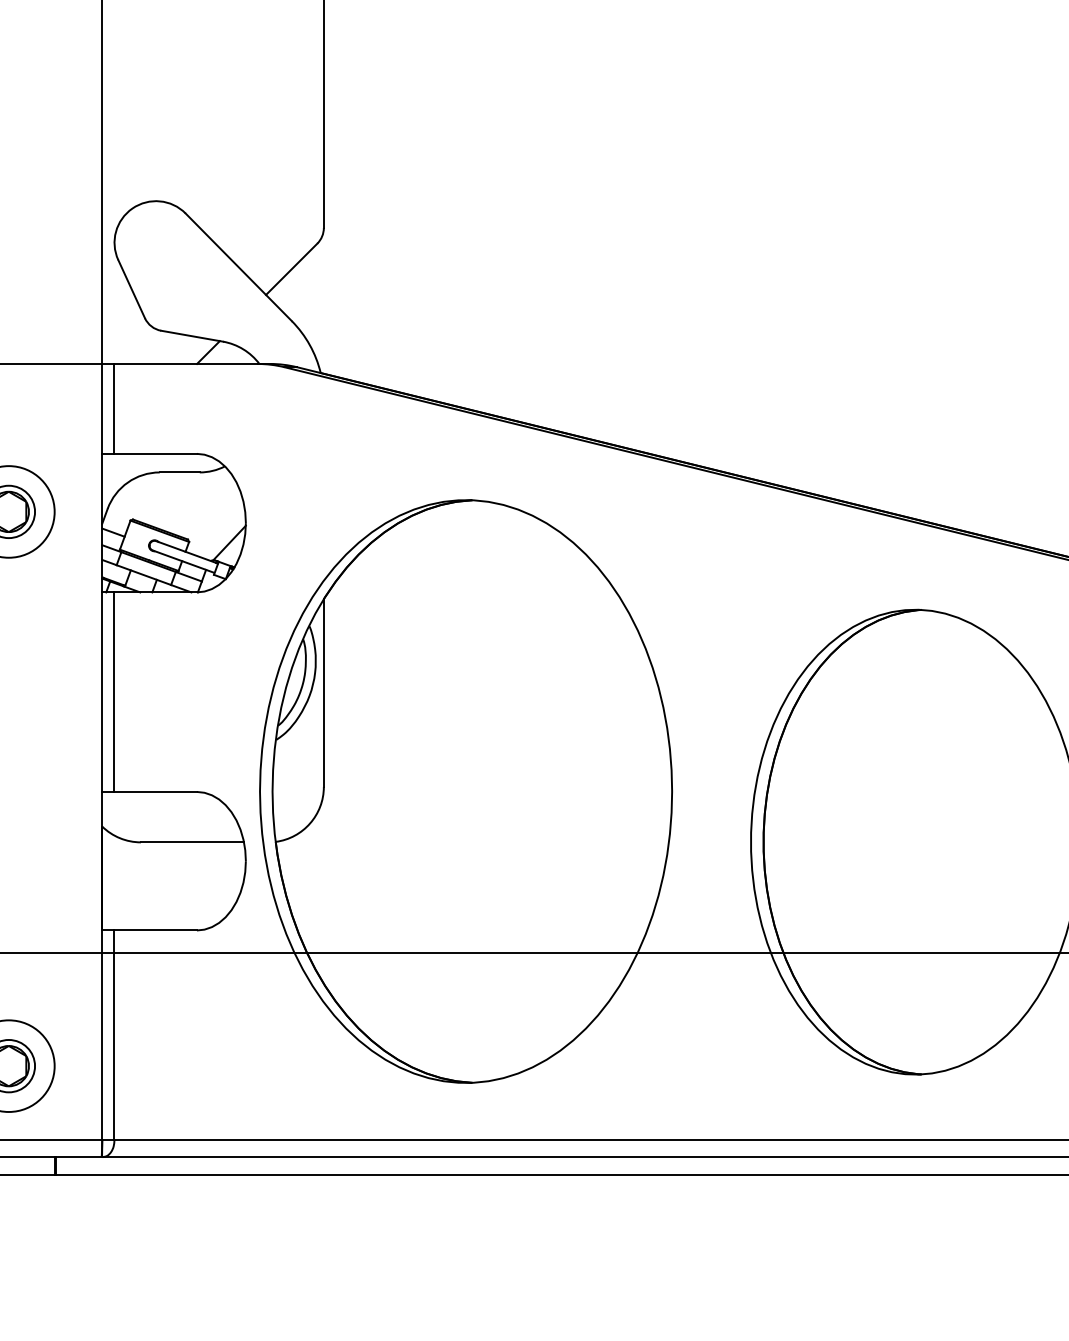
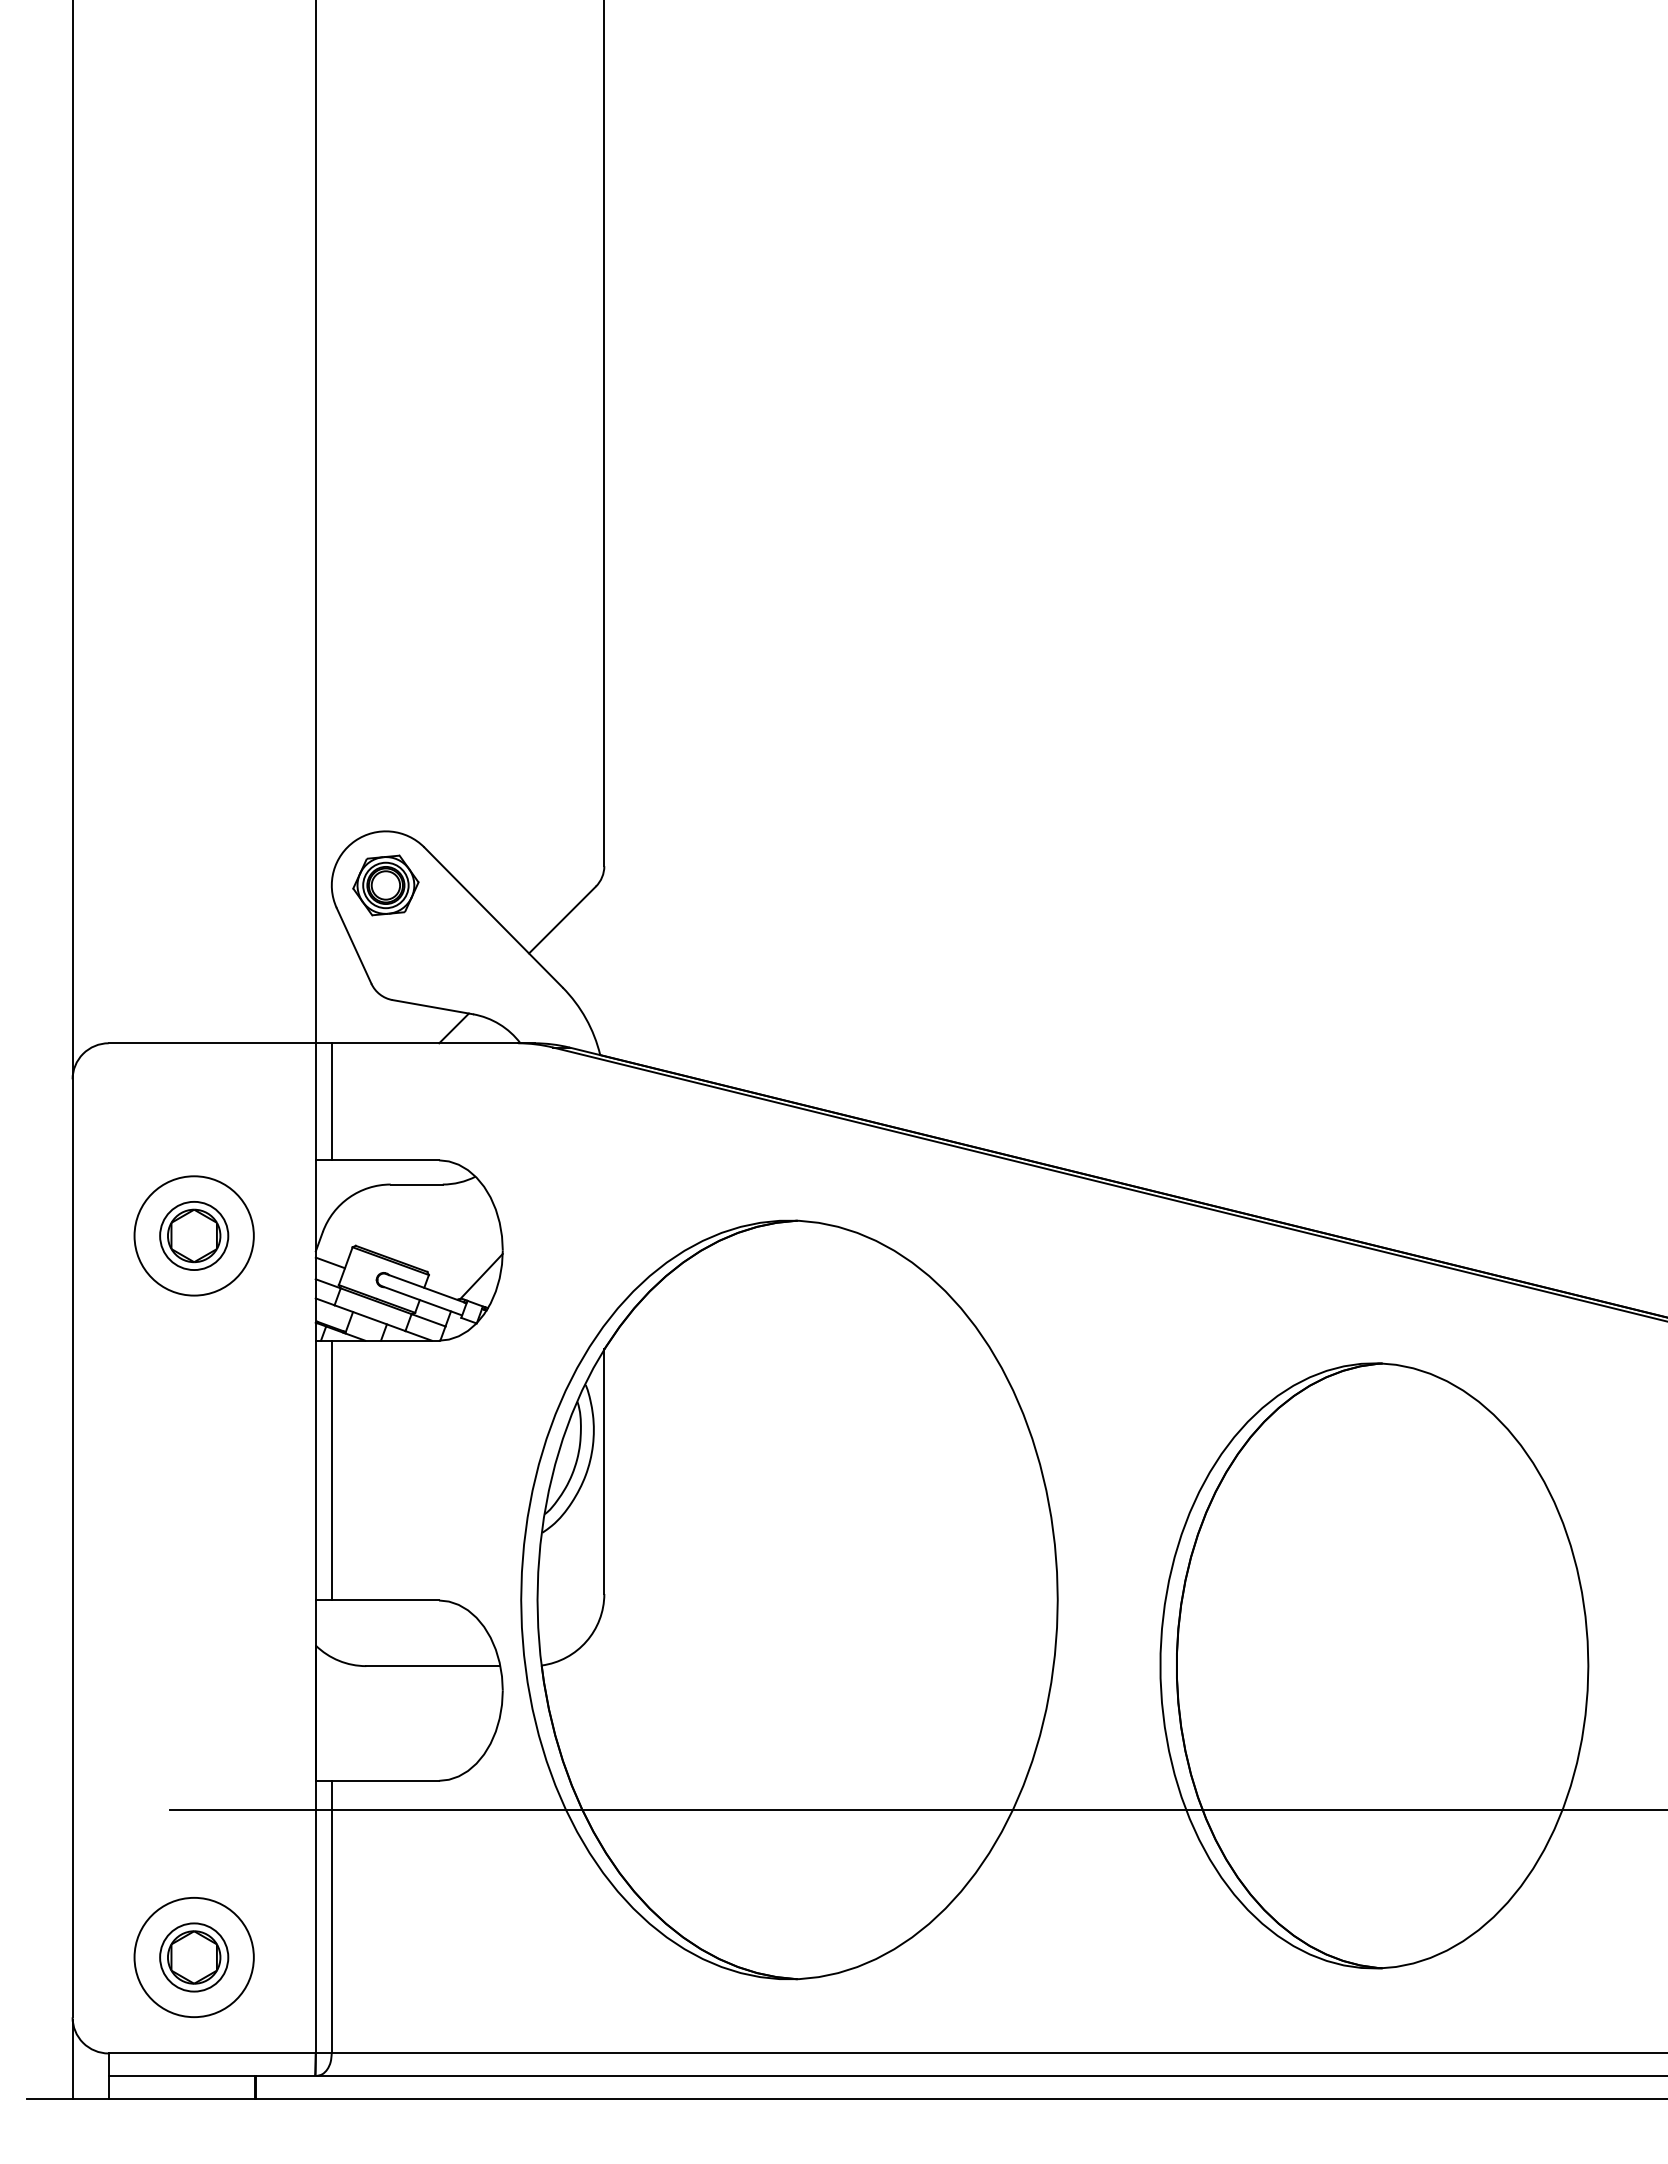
part: (155, 242) -> (385, 885), added

